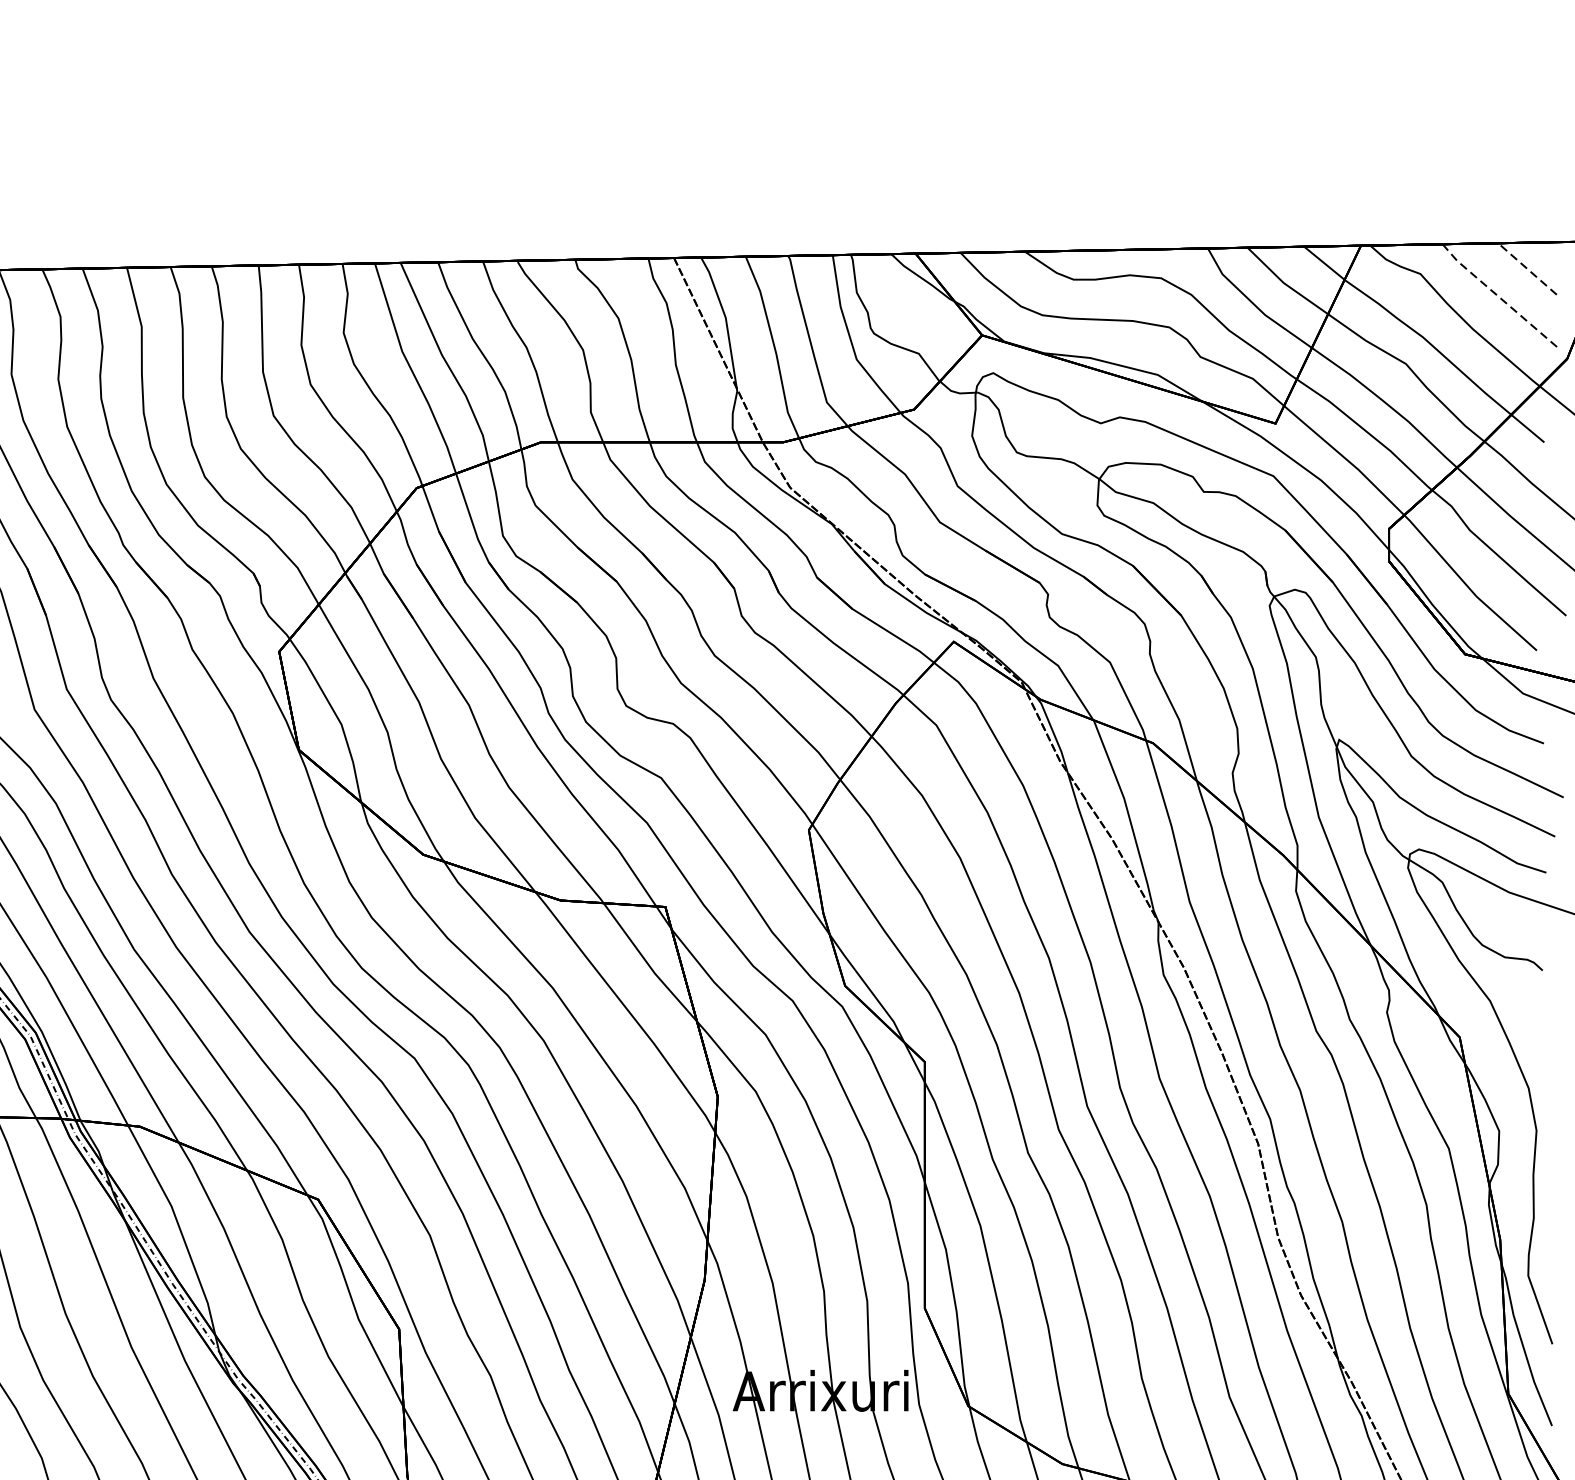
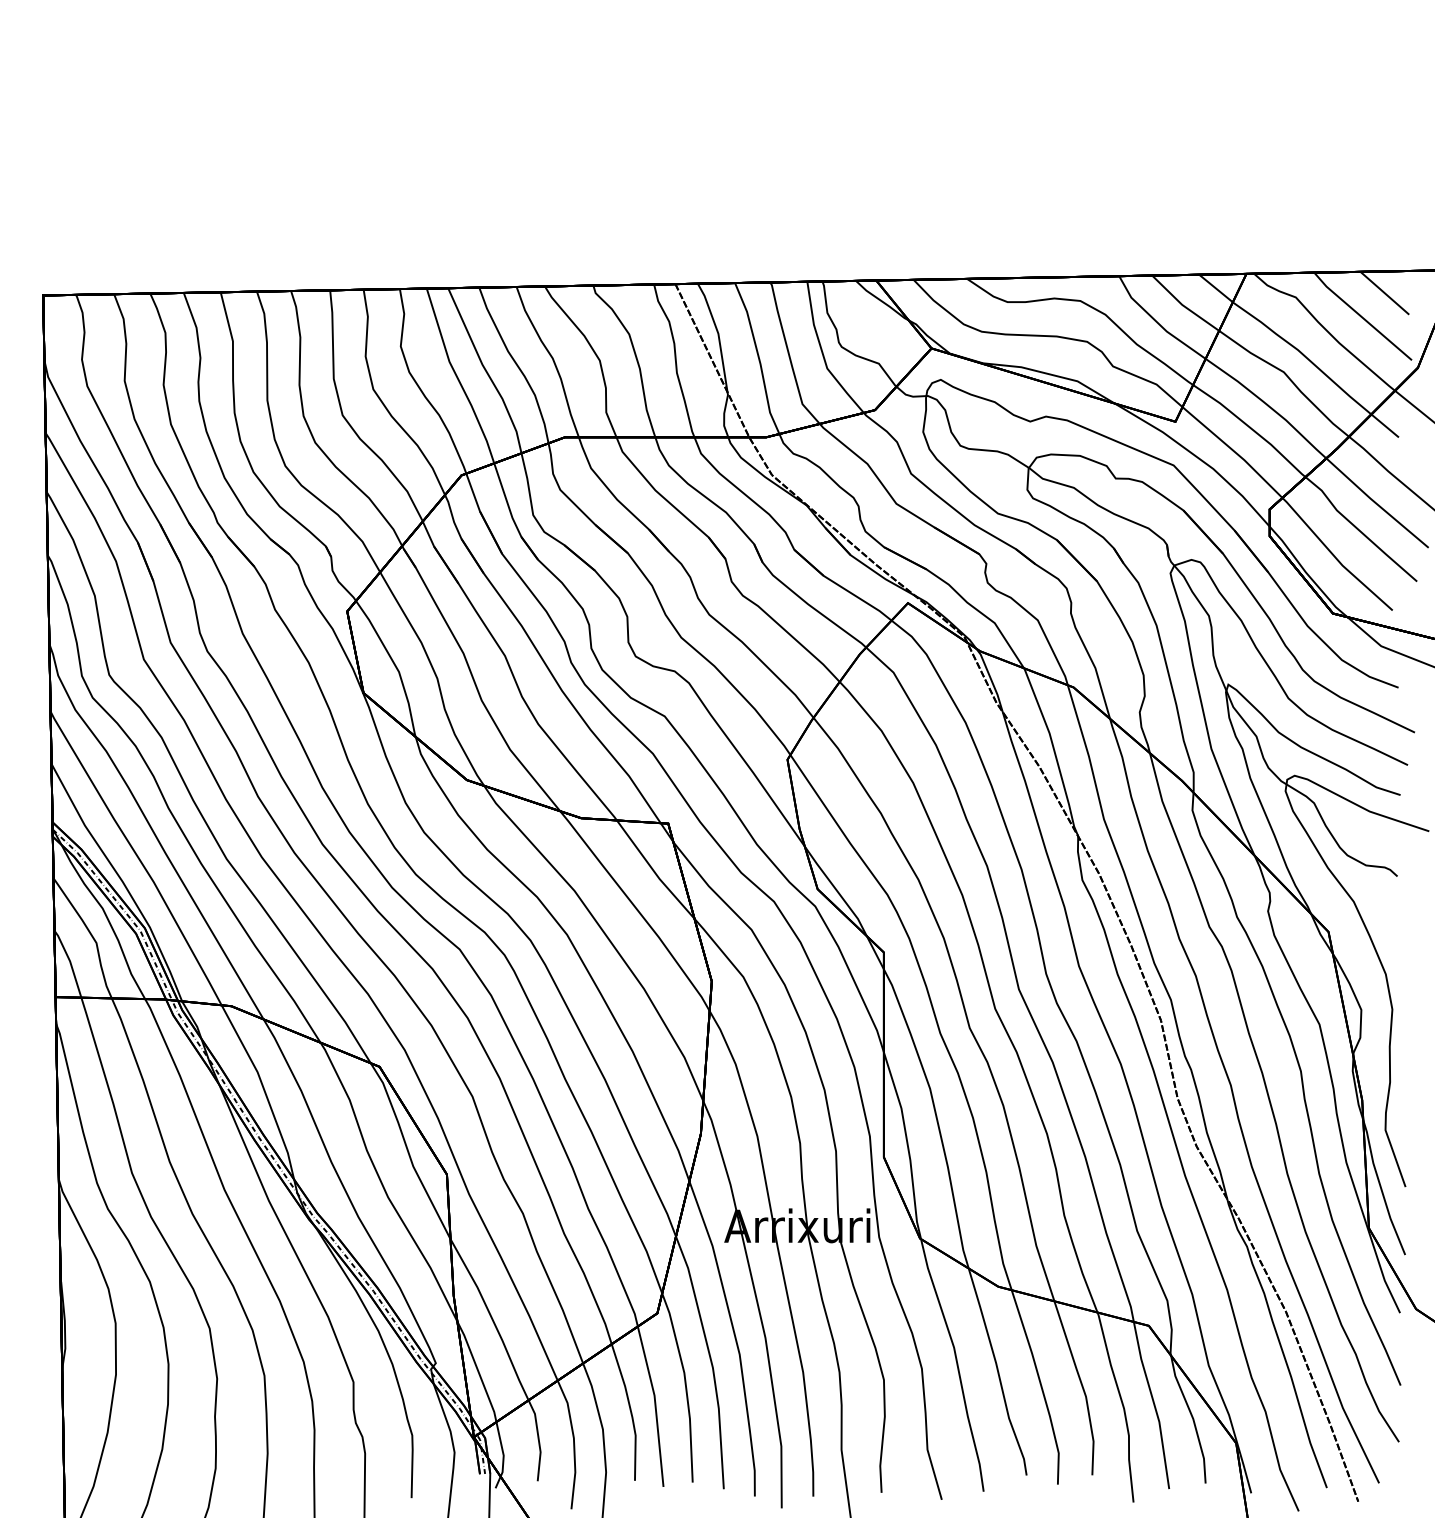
line: (1527, 268) -> (1384, 292), dashed -> solid
line: (1500, 298) -> (1362, 317), dashed -> solid

